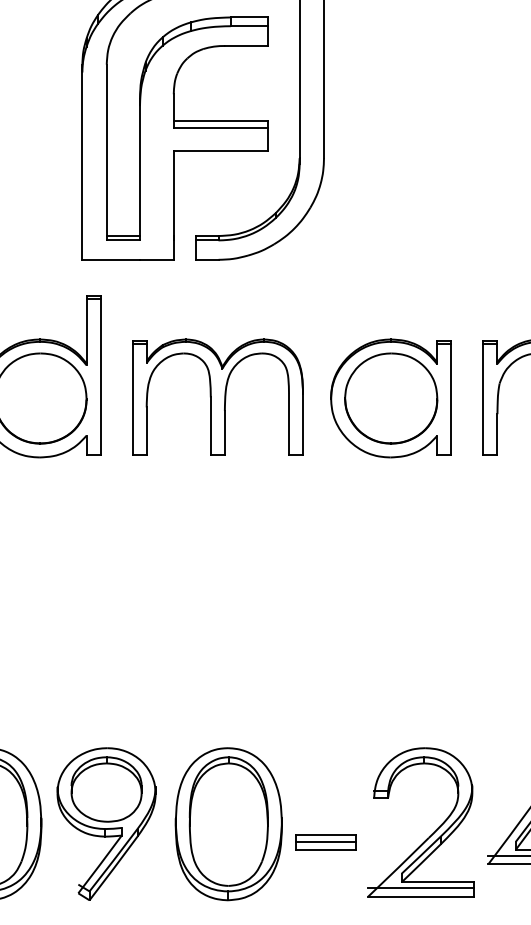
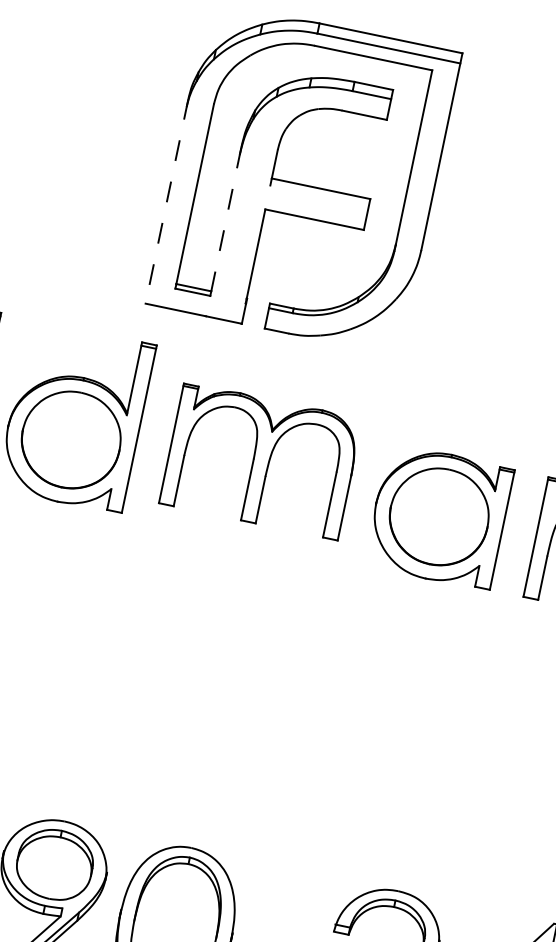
line: (220, 128) -> (319, 196), removed
line: (82, 162) -> (167, 201), solid -> dashed
line: (140, 168) -> (226, 220), solid -> dashed
part: (217, 396) -> (260, 459), moved

